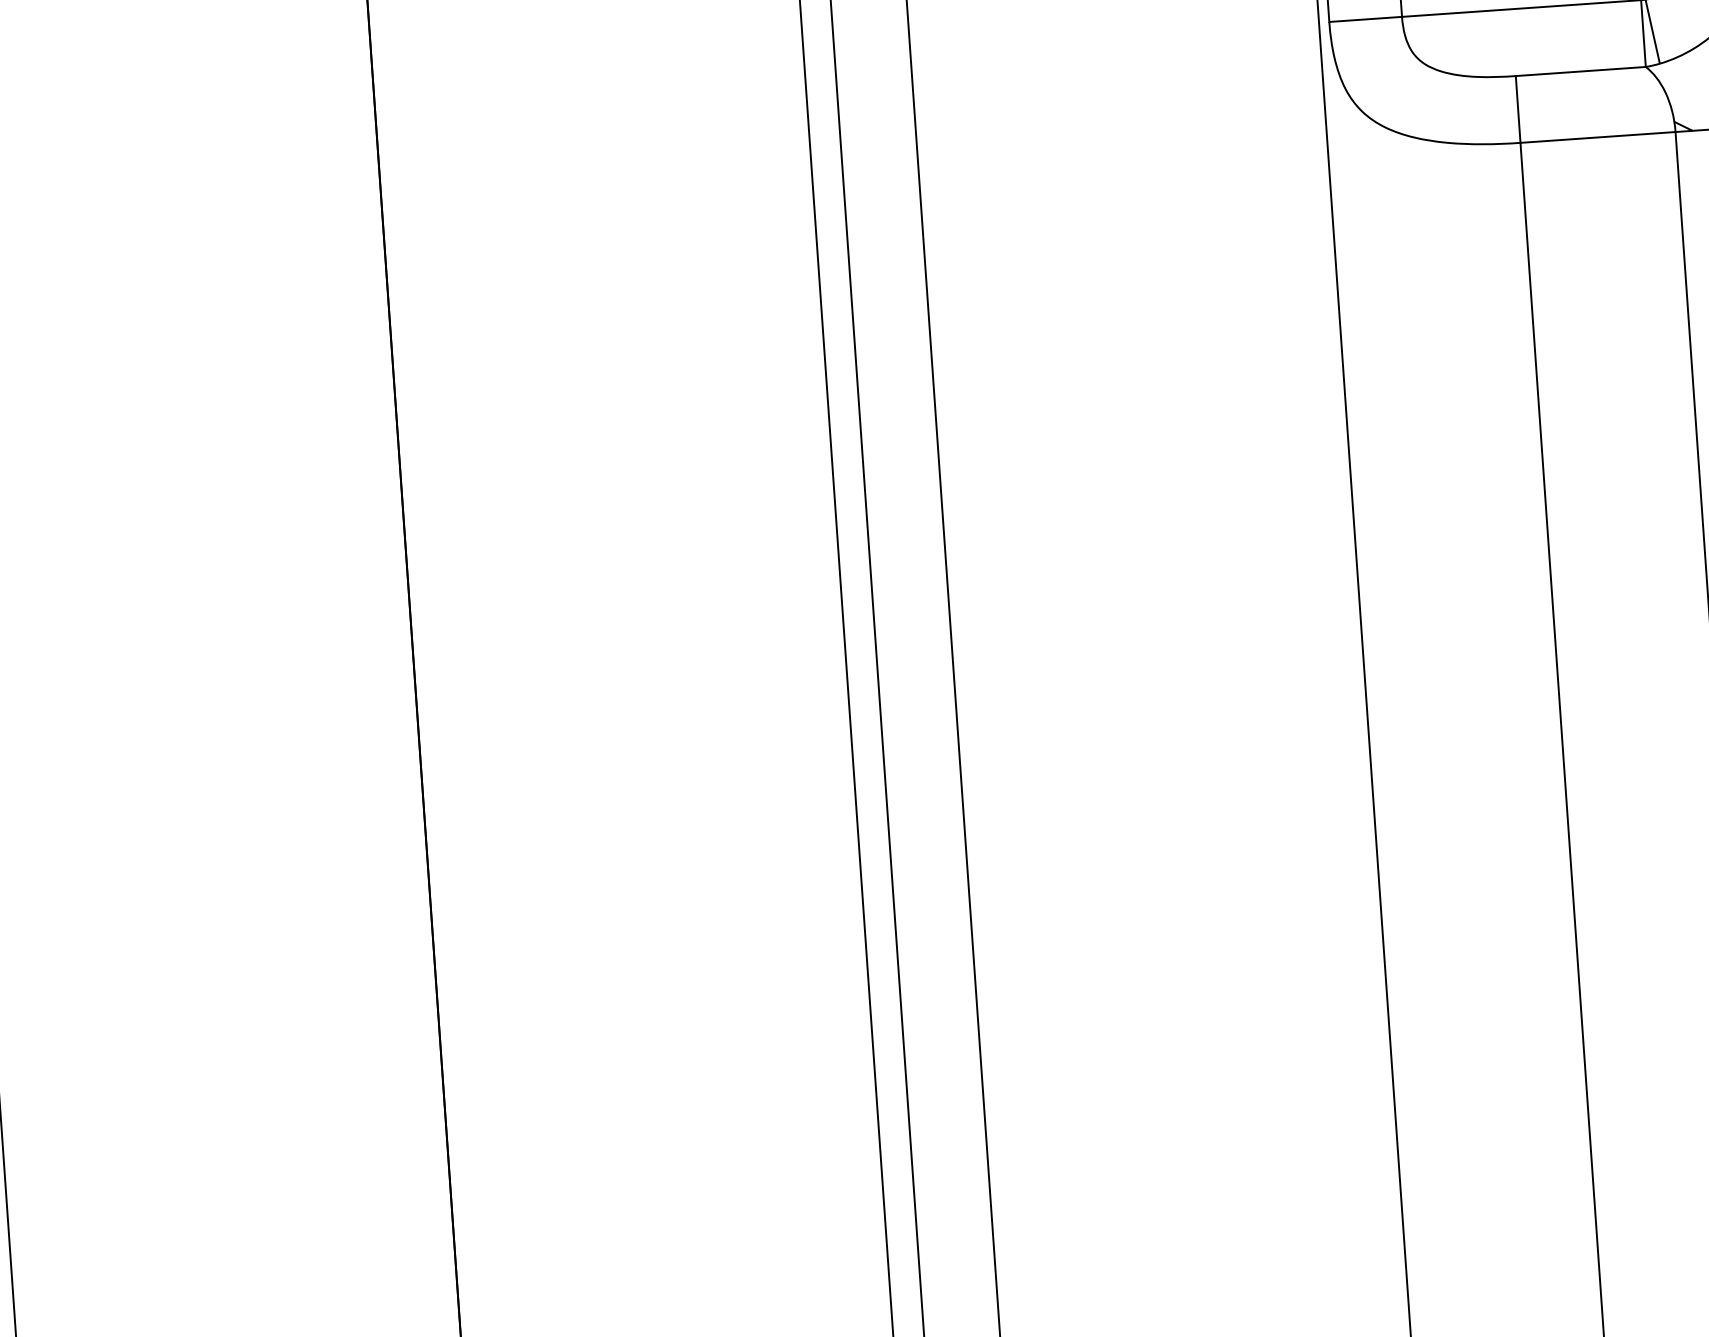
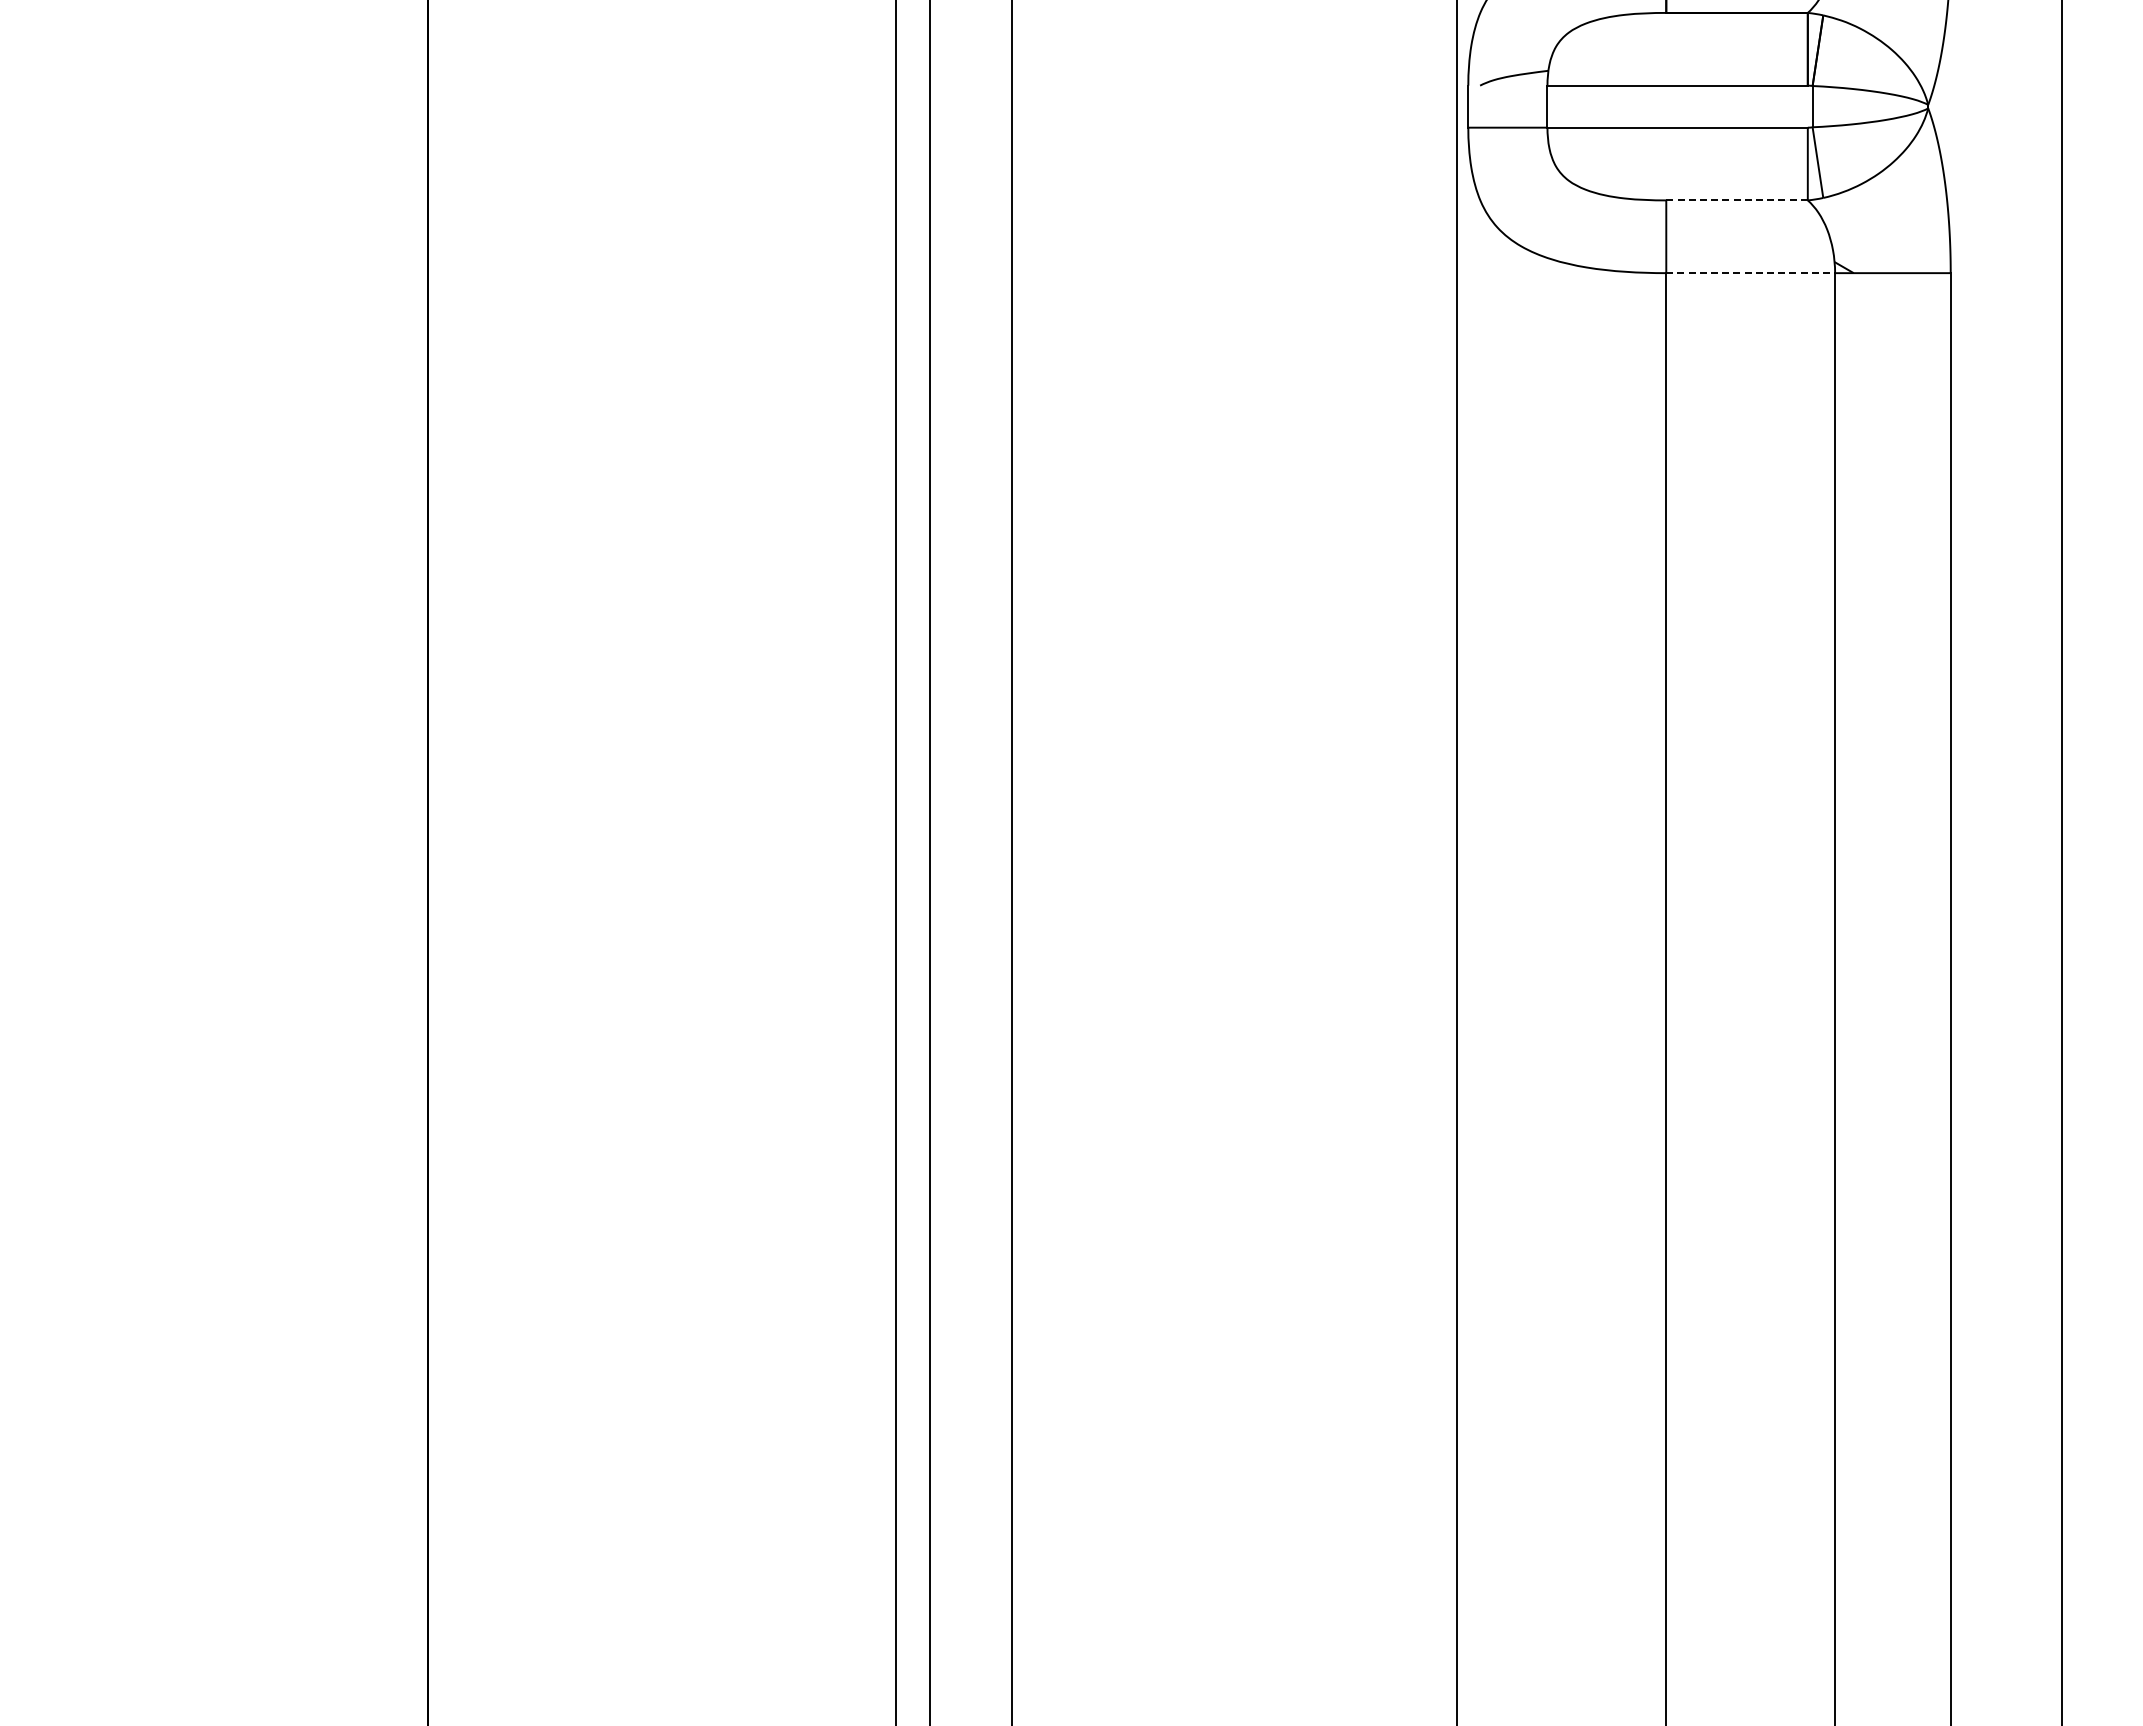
line: (1581, 71) -> (1737, 200), solid -> dashed
line: (1598, 137) -> (1751, 273), solid -> dashed

